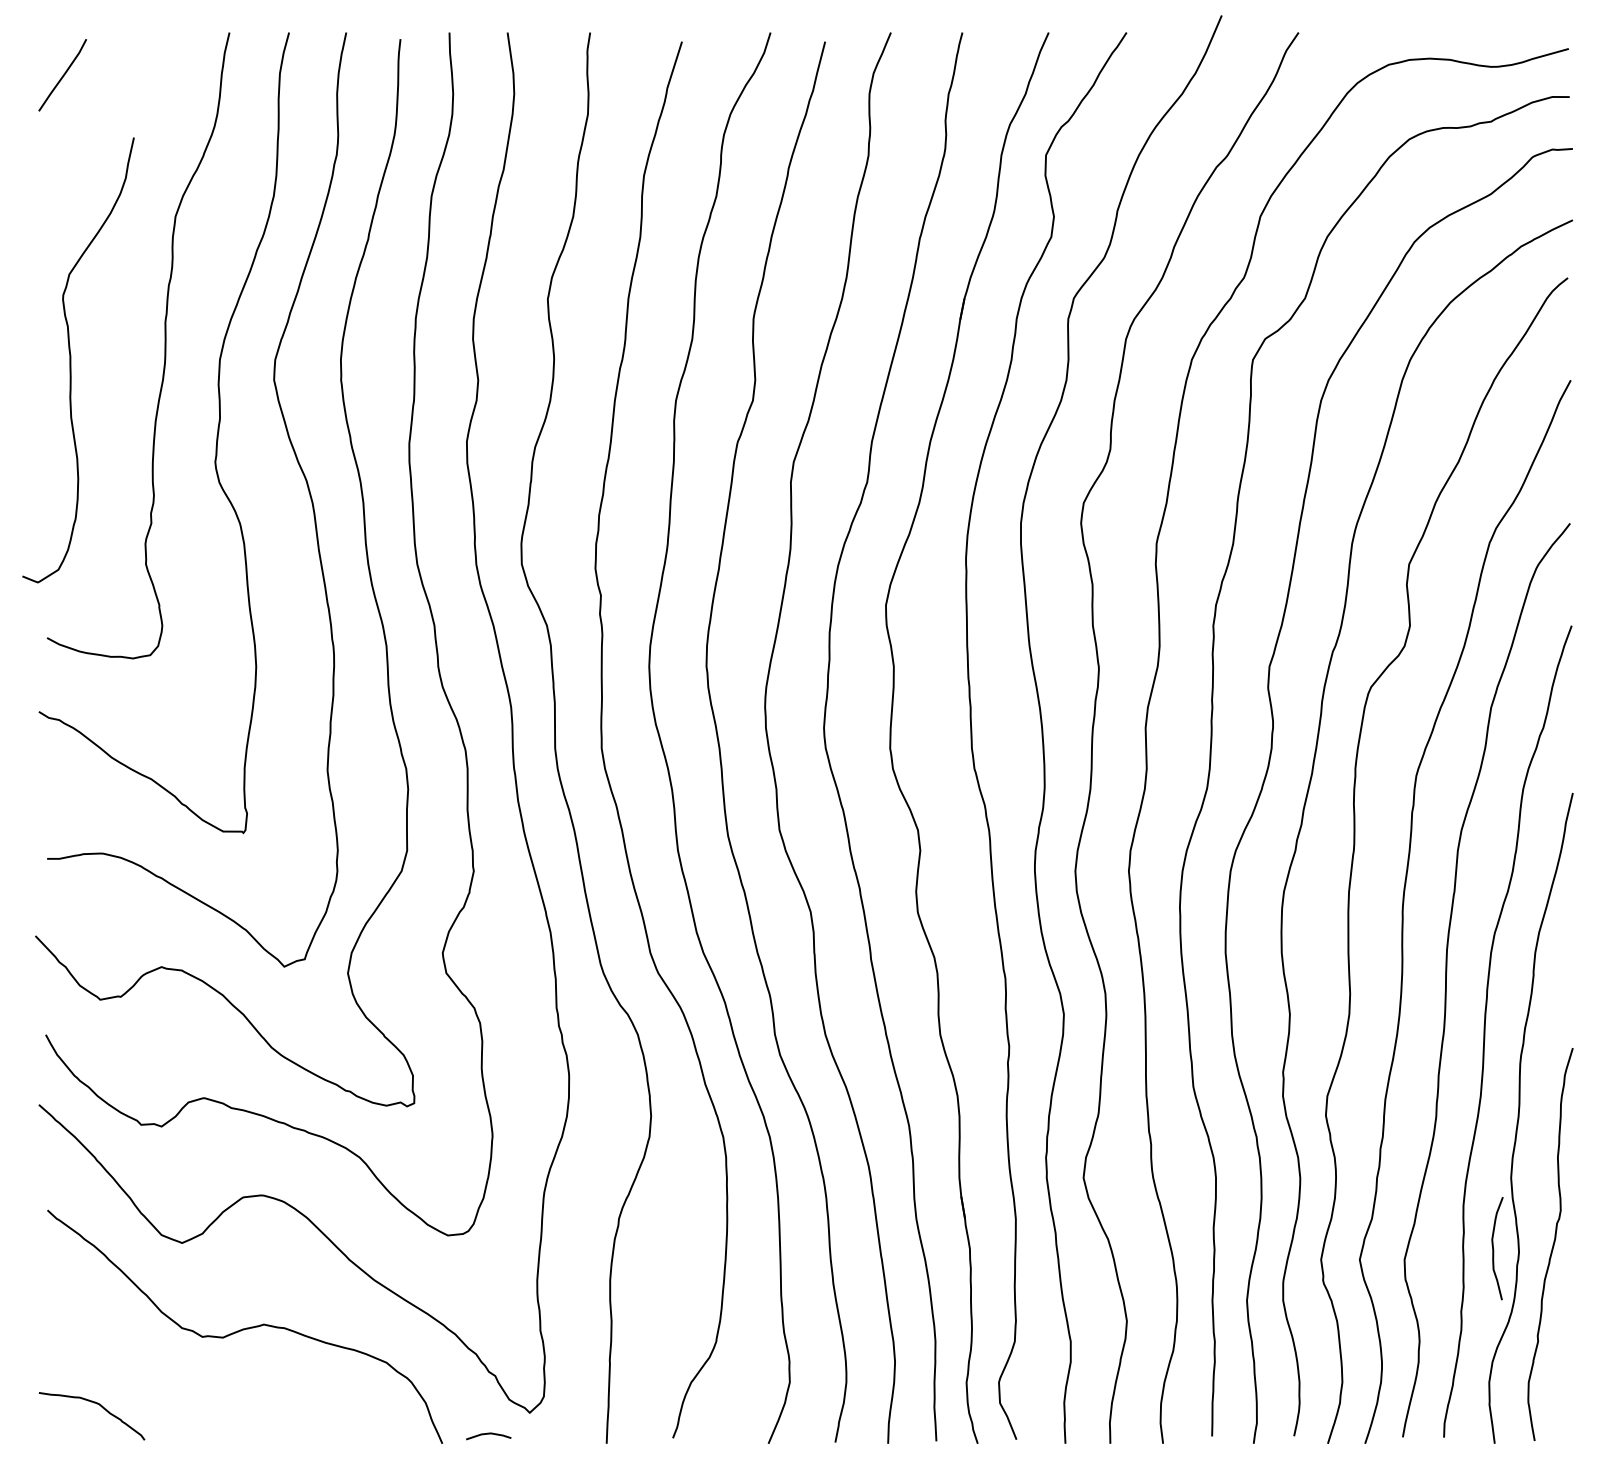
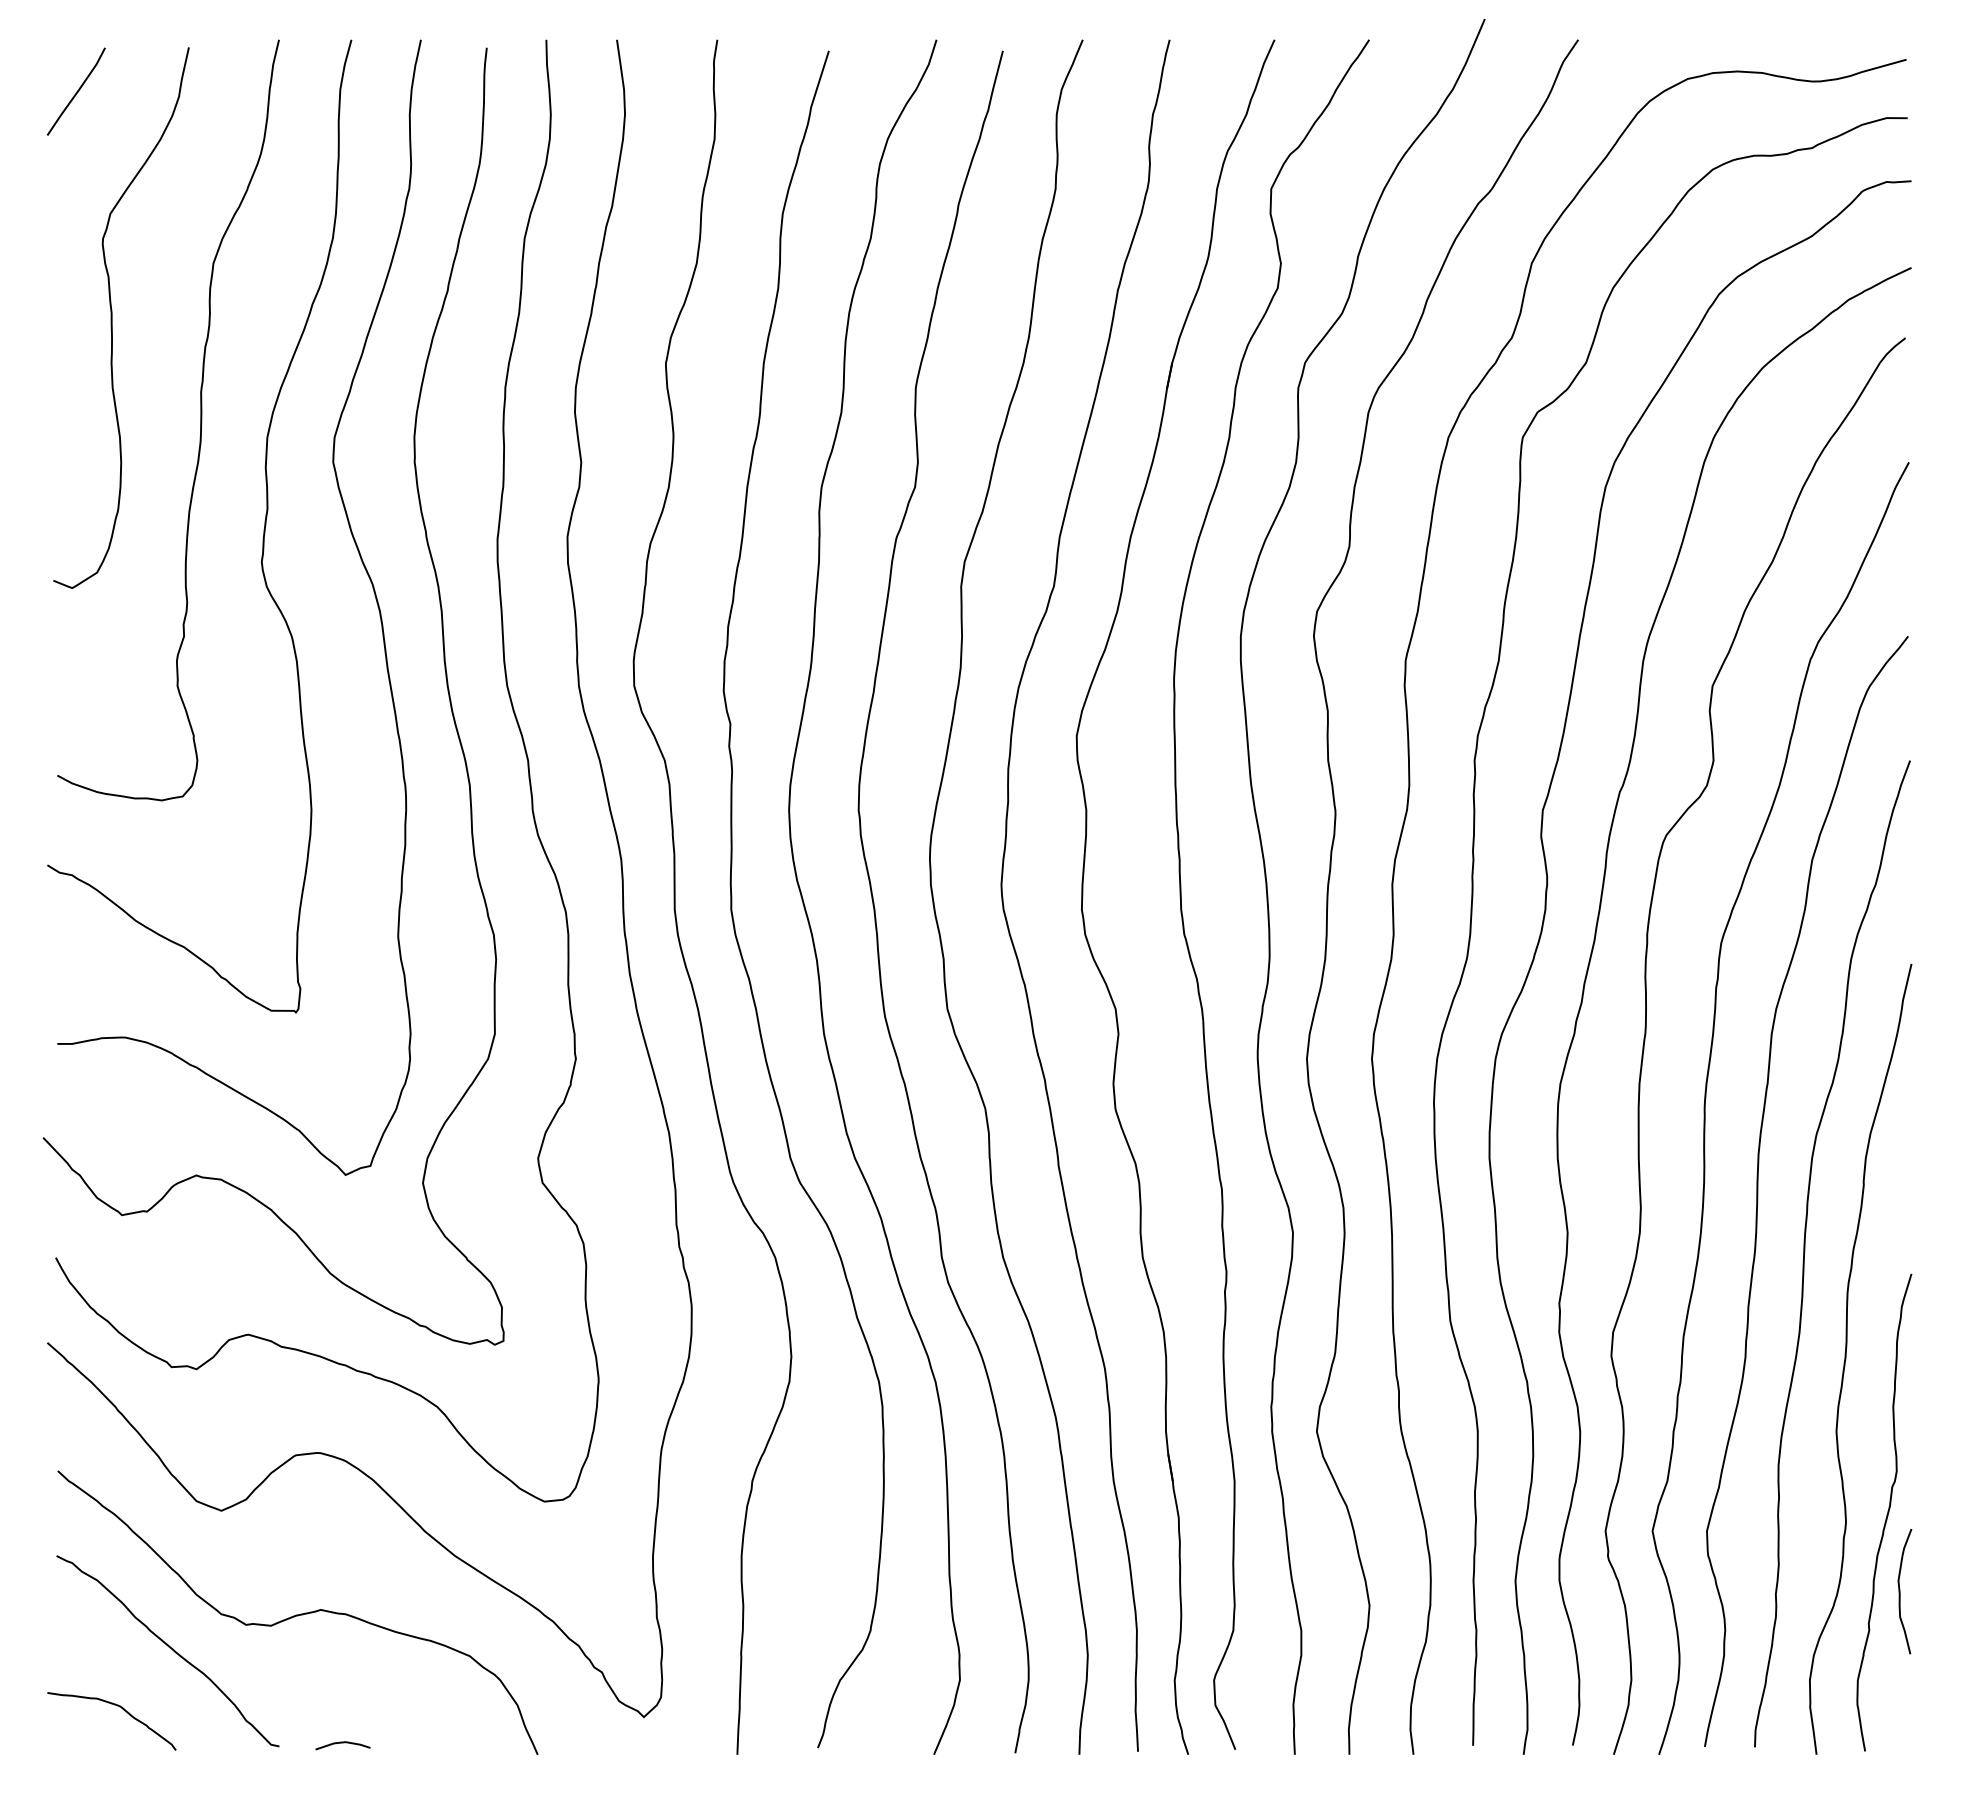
curve: (71, 359) -> (112, 317), moved
curve: (1493, 1248) -> (1900, 1591), moved
curve: (138, 1355) -> (168, 1647), added
line: (488, 1434) -> (342, 1743), moved

